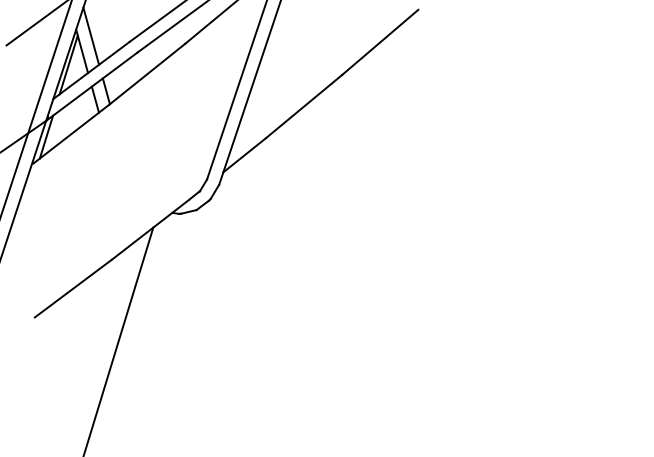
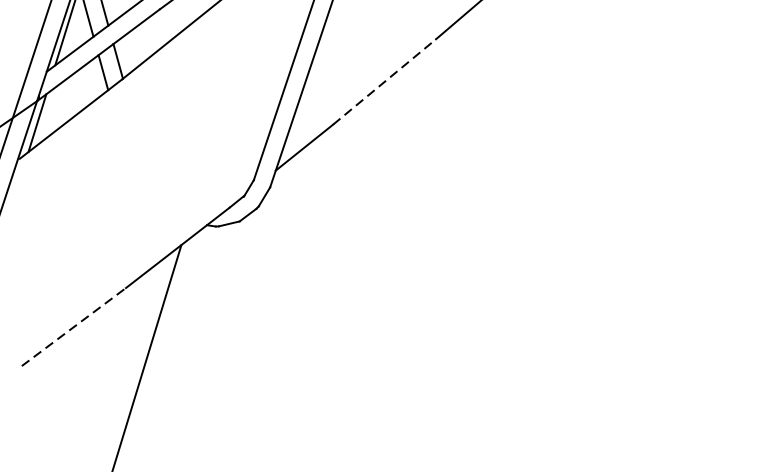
line: (304, 106) -> (385, 81), solid -> dashed
line: (73, 288) -> (73, 327), solid -> dashed

